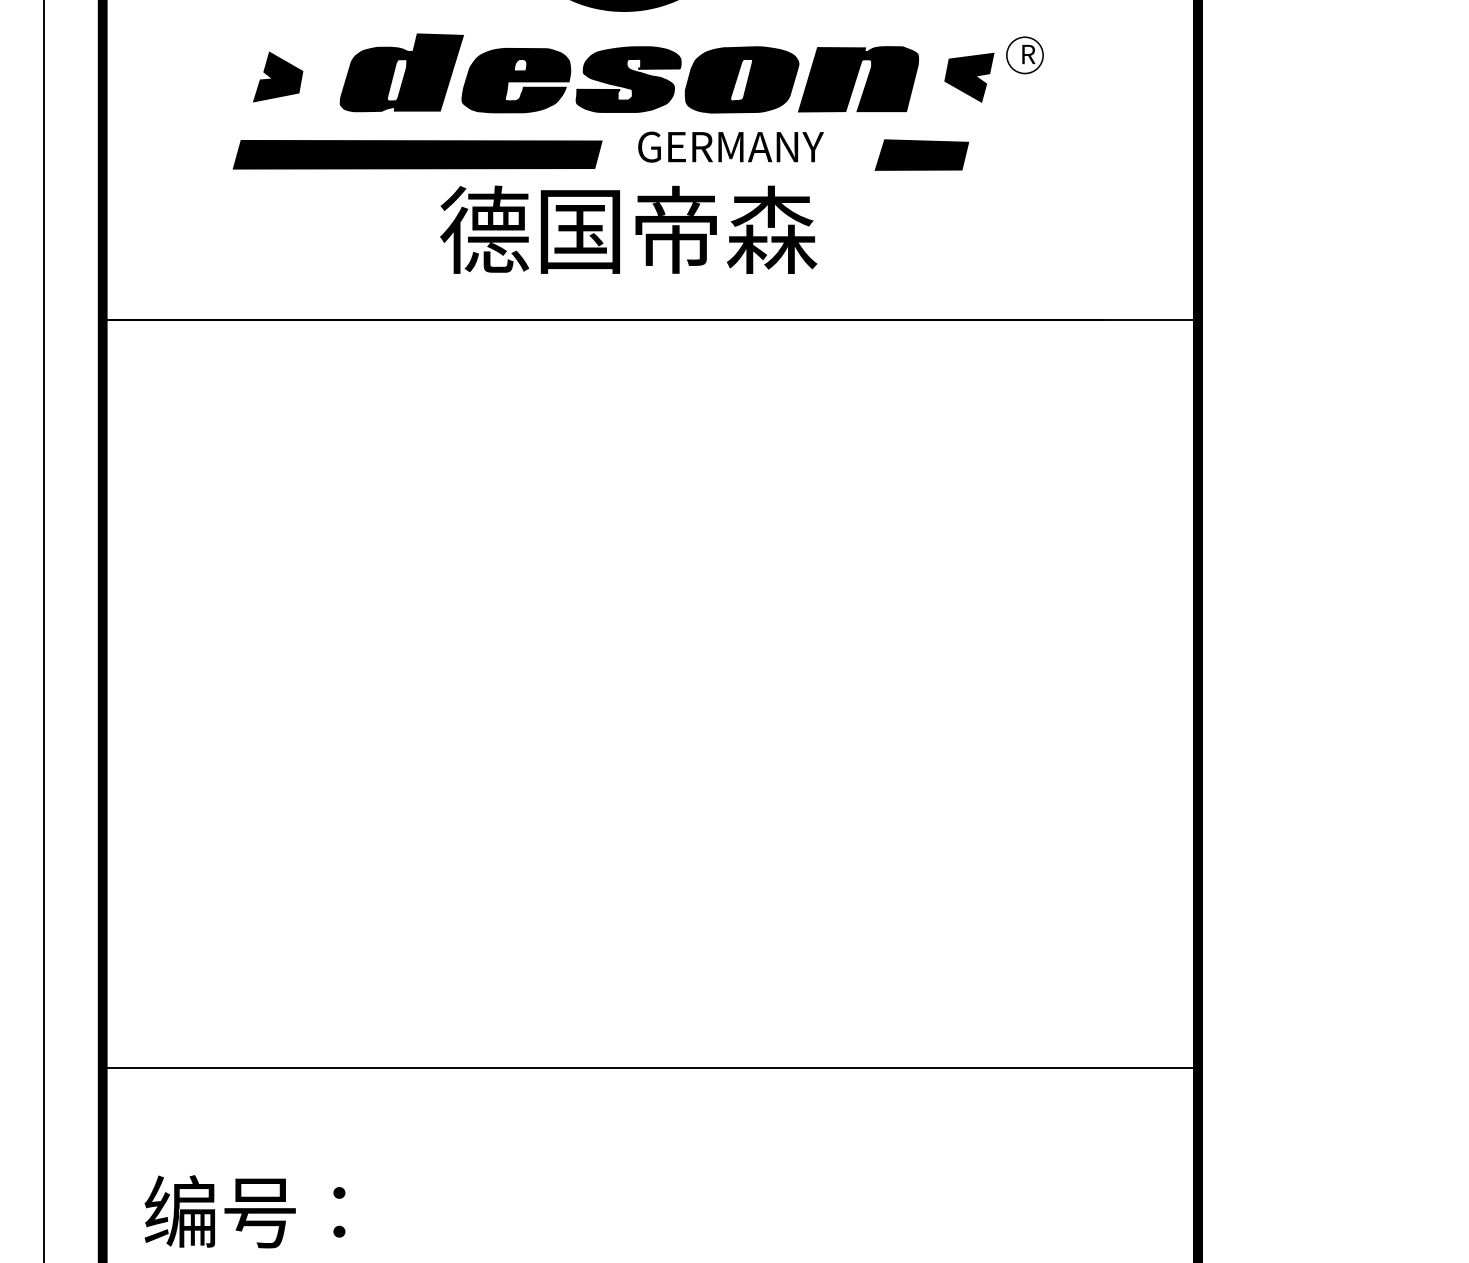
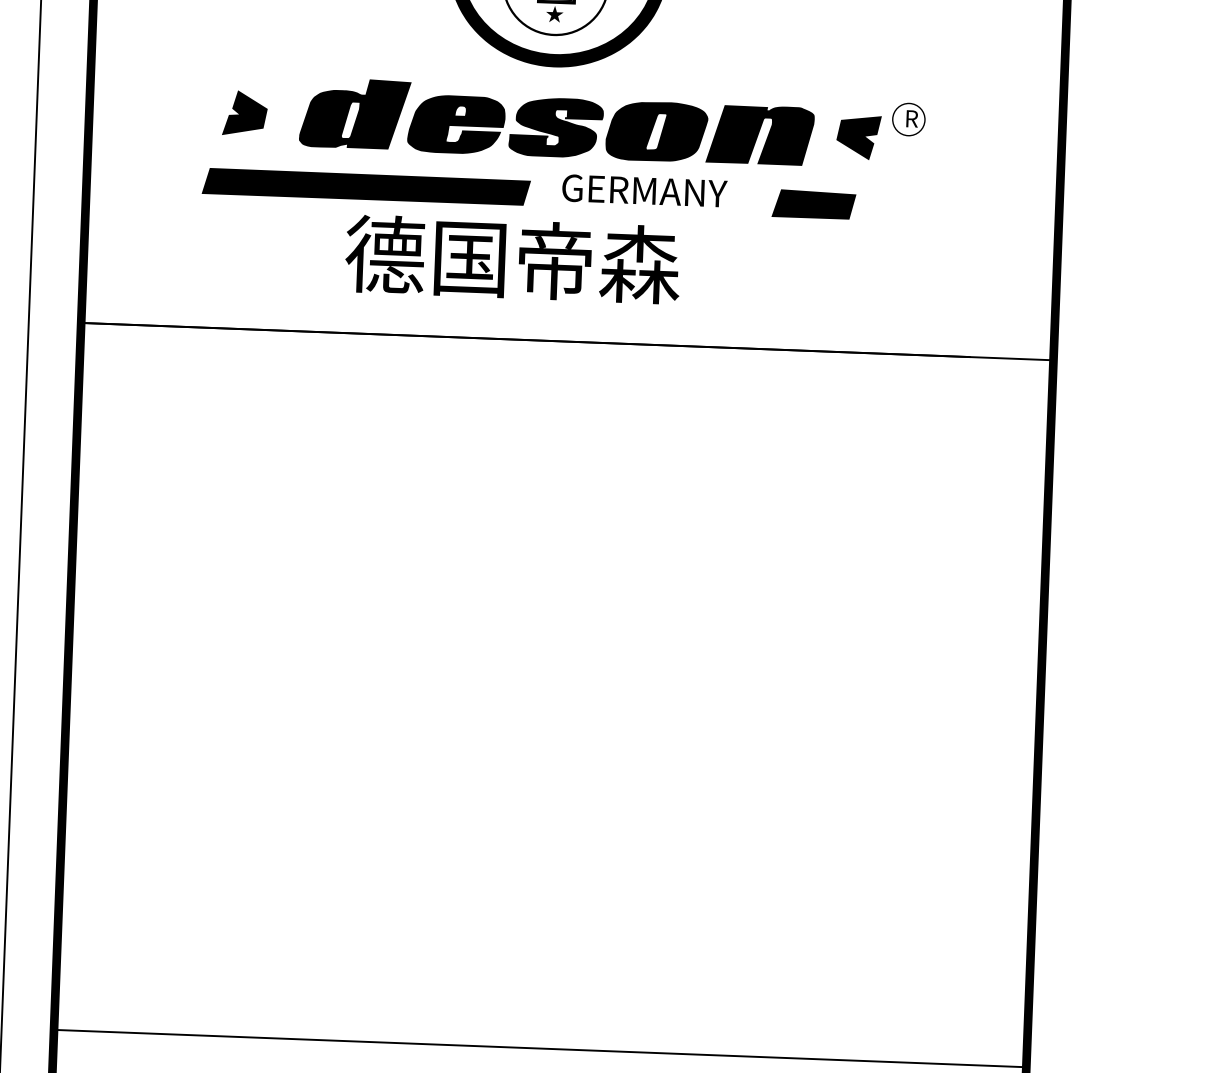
text: (628, 229) -> (512, 259), moved
line: (650, 1068) -> (540, 1048), moved

